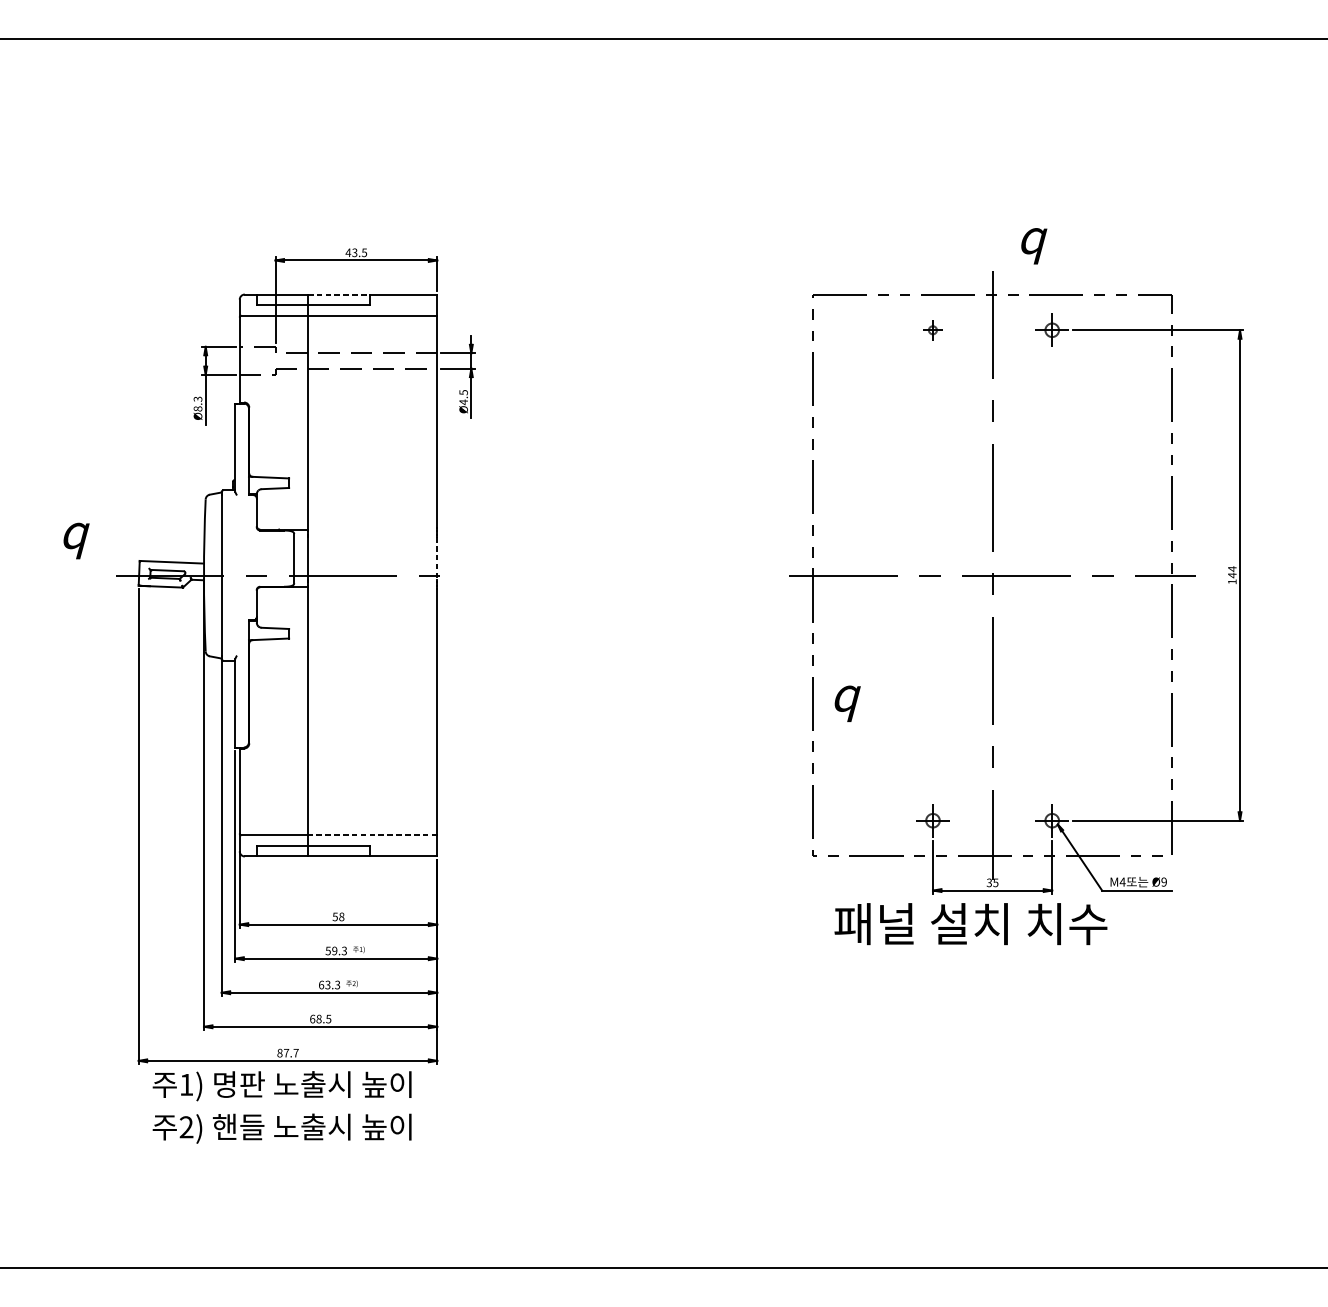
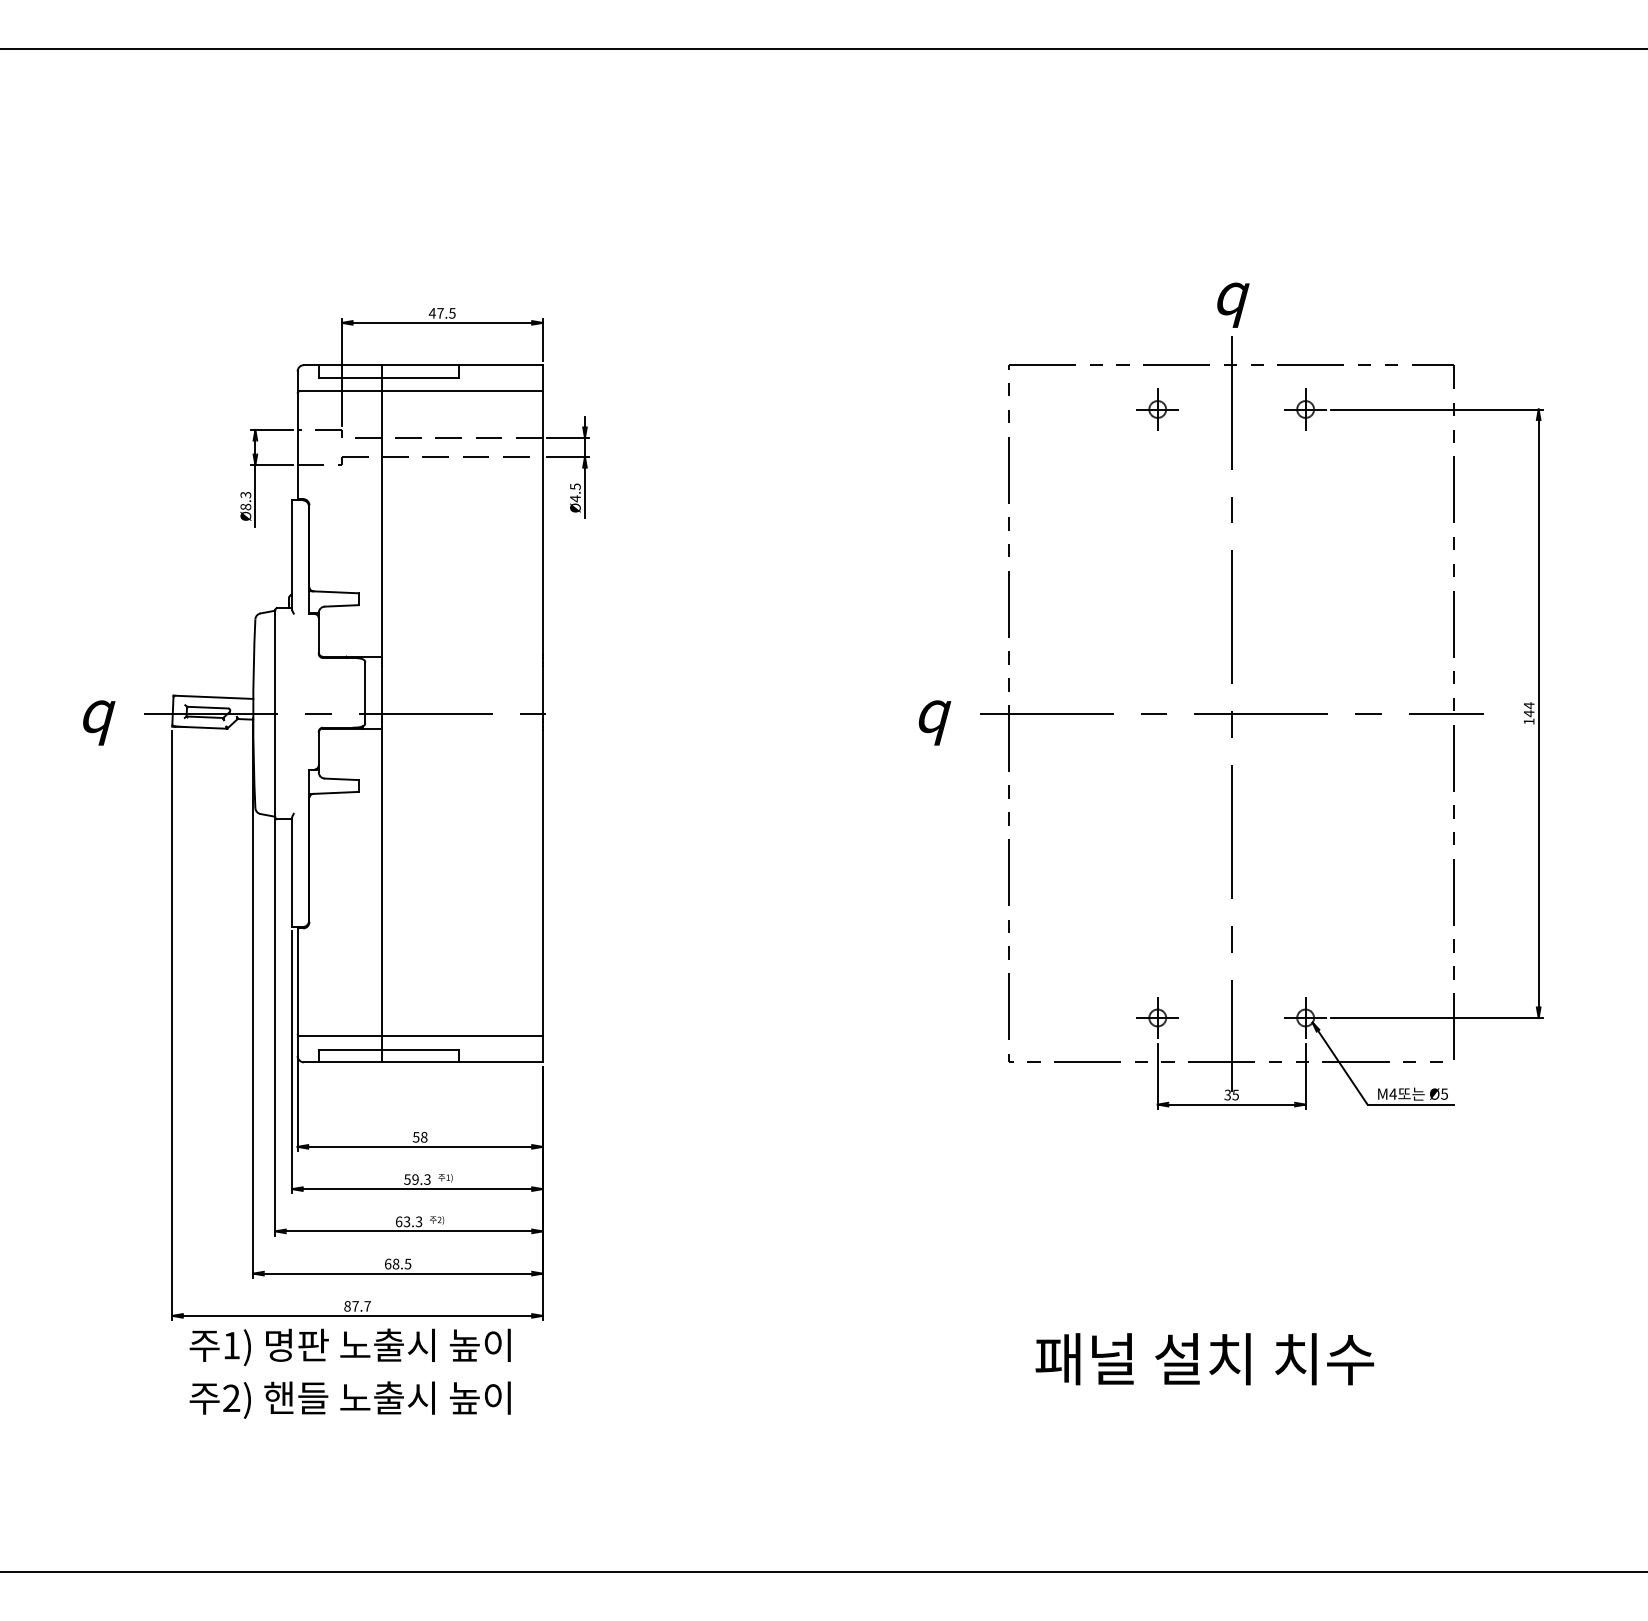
text: (1034, 245) -> (1233, 304), moved
text: (354, 252) -> (440, 313), 43.5 -> 47.5
line: (338, 294) -> (420, 365), dashed -> solid
part: (932, 330) -> (1157, 409), size x1.67
text: (76, 540) -> (99, 722), moved
line: (437, 558) -> (542, 692), dashed -> solid
text: (847, 703) -> (934, 722), moved
line: (371, 835) -> (461, 1036), dashed -> solid
text: (1164, 881) -> (1444, 1093), Ø9 -> Ø5
text: (970, 924) -> (1204, 1359), moved

